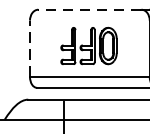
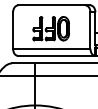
line: (89, 10) -> (51, 5), dashed -> solid
line: (30, 48) -> (13, 30), dashed -> solid

